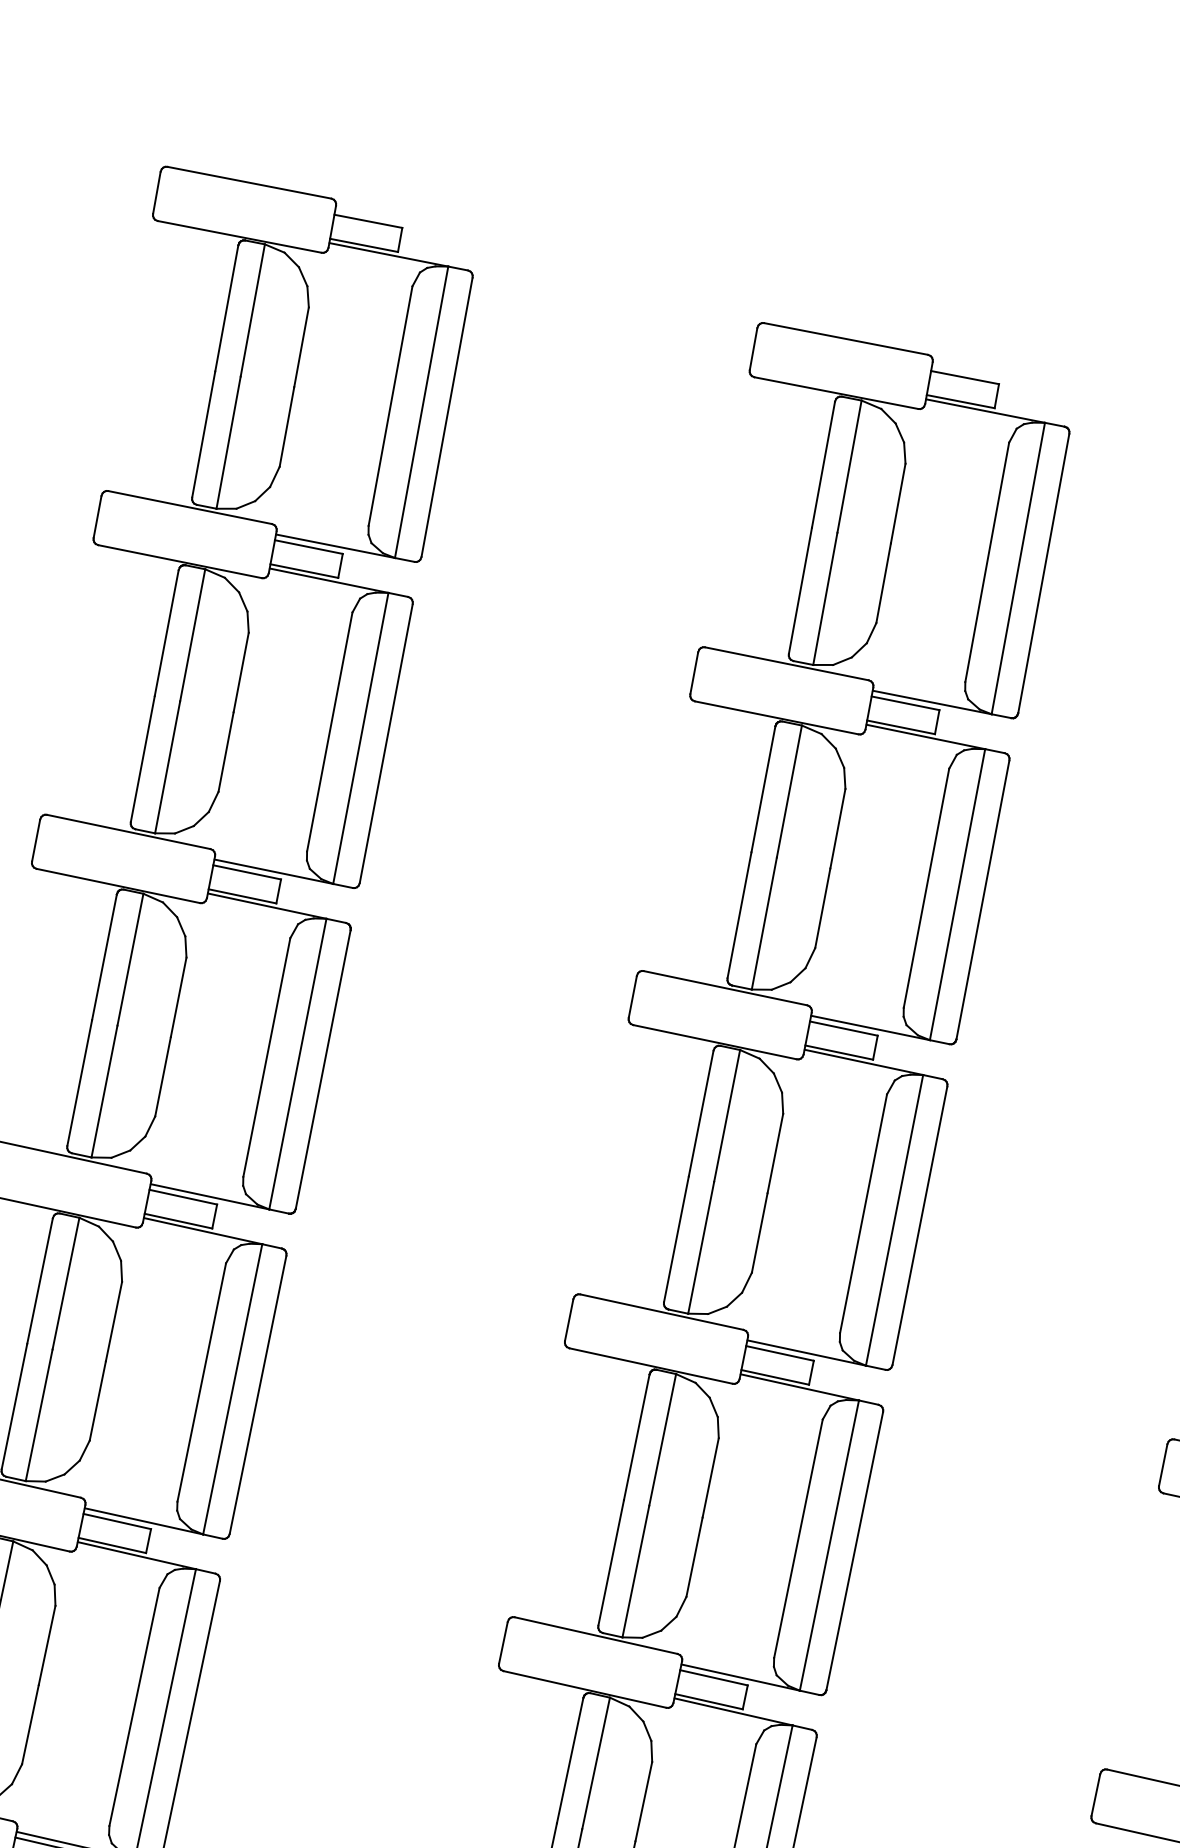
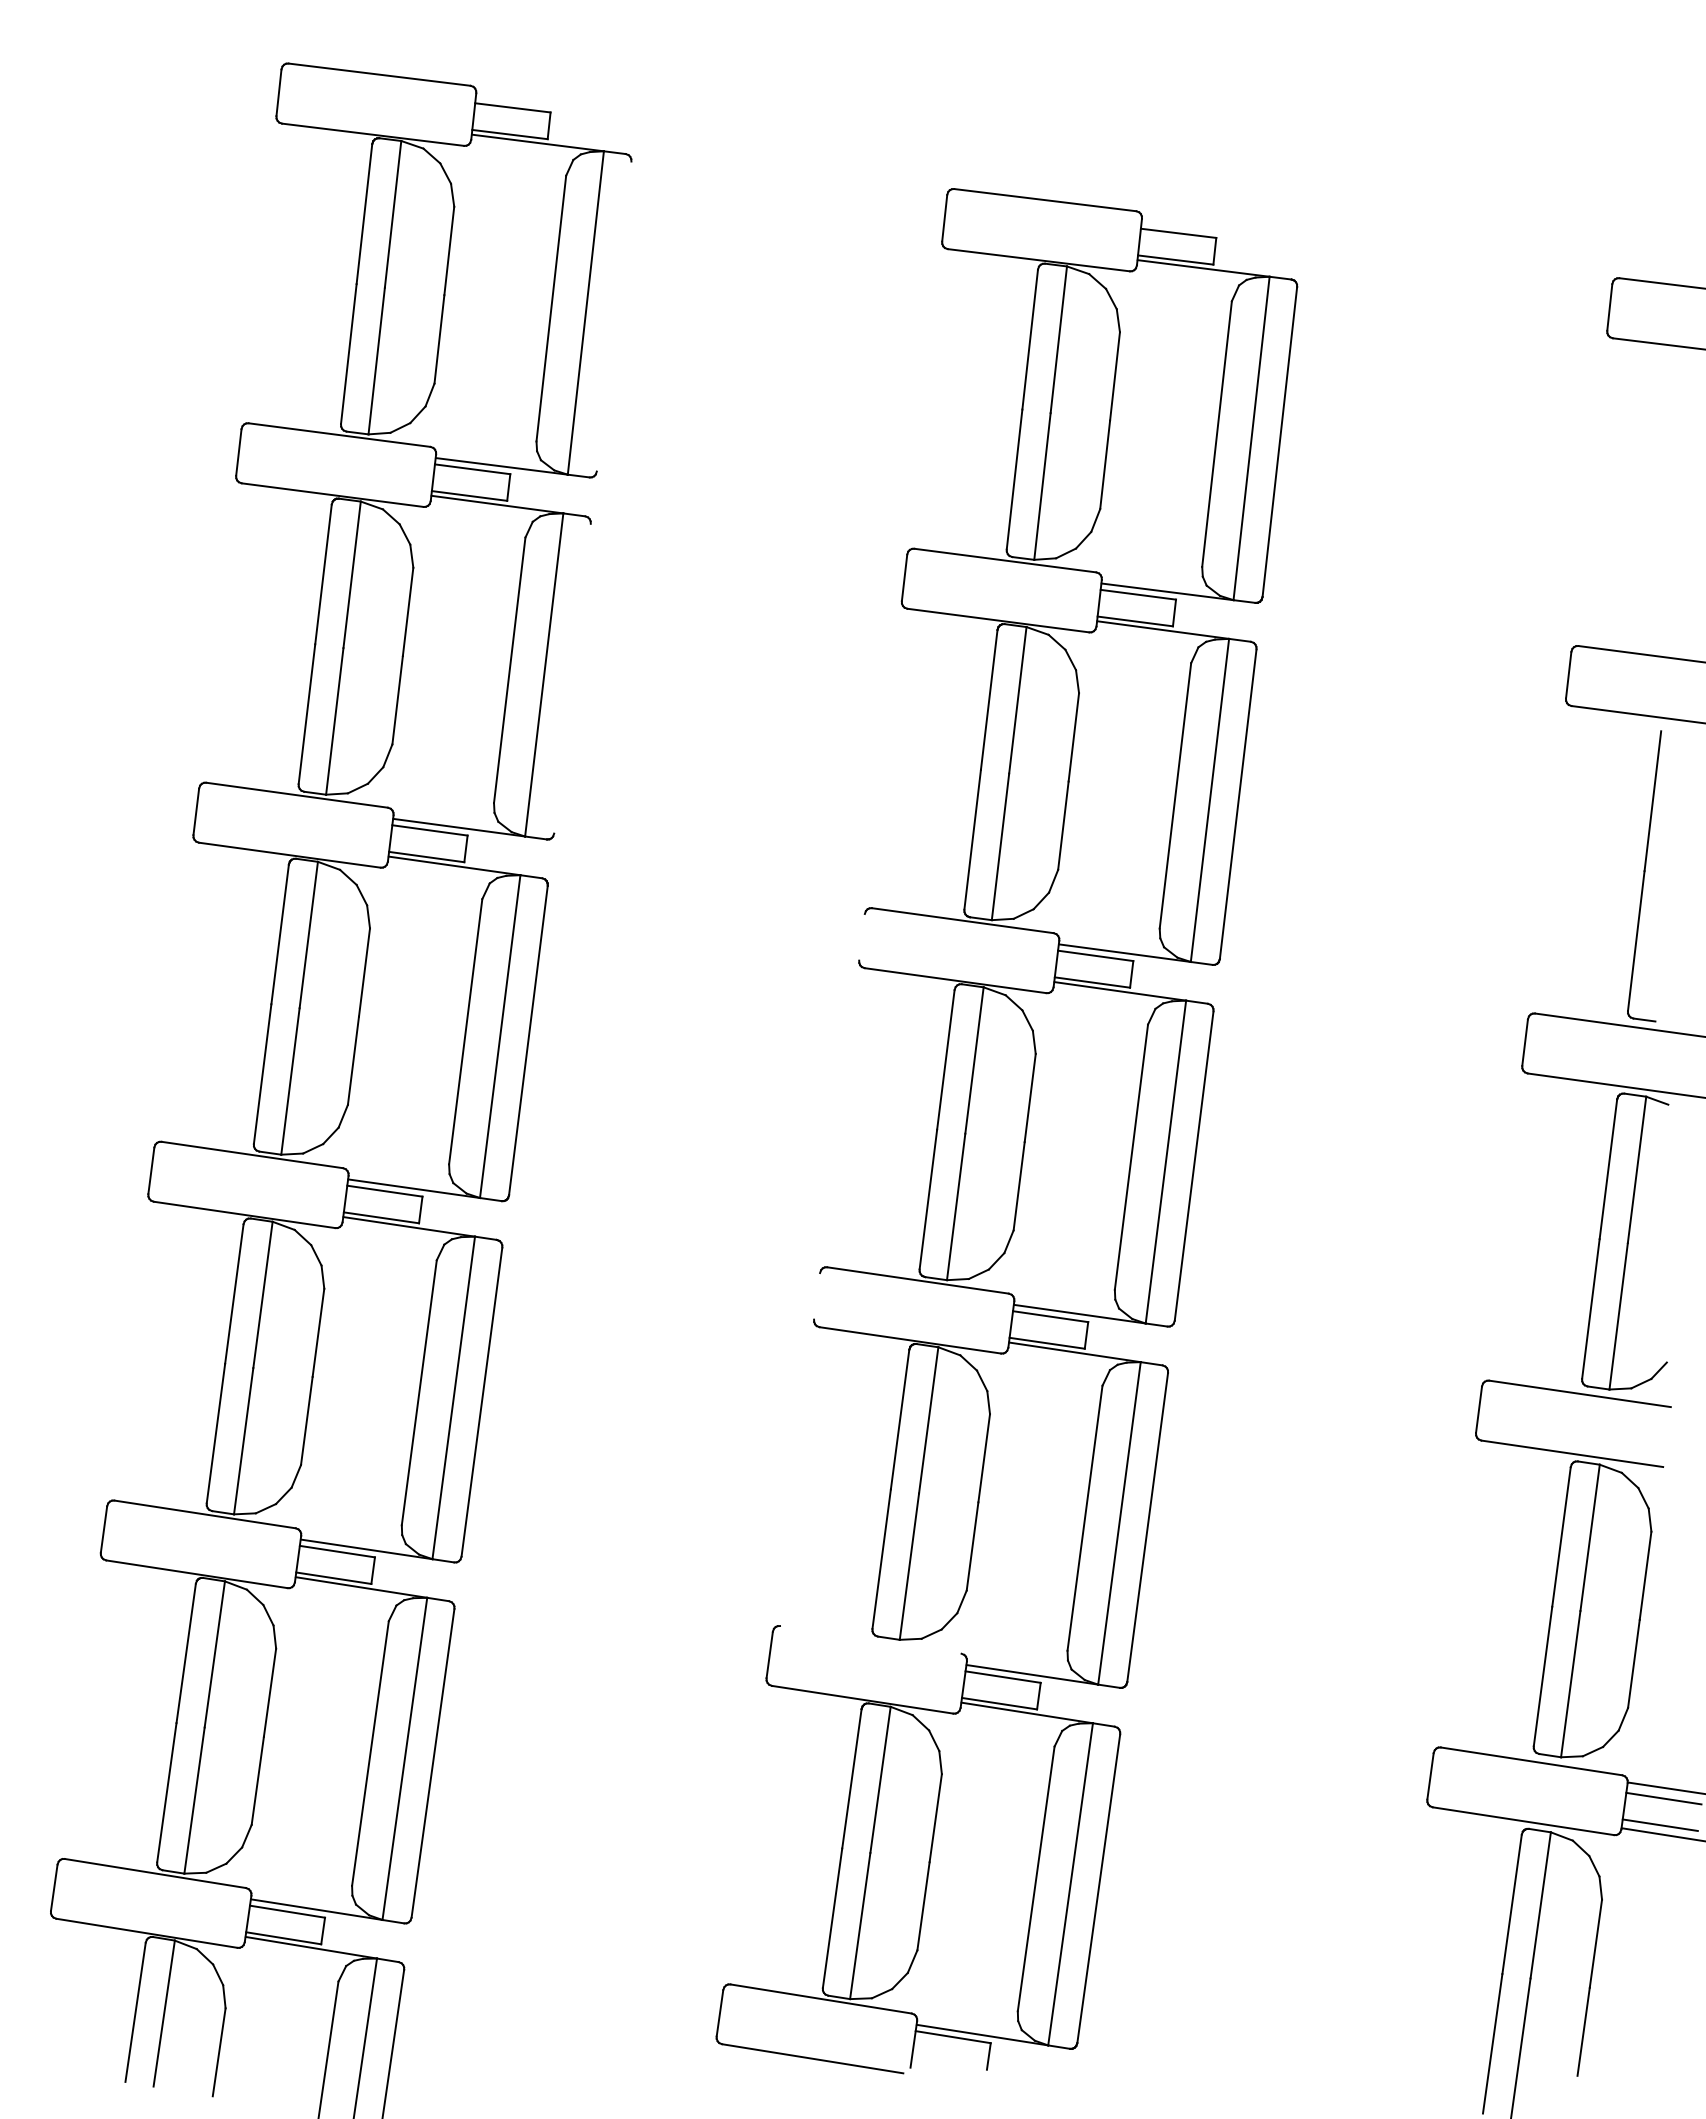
line: (446, 417) -> (613, 316), removed
line: (386, 743) -> (572, 678), removed
line: (632, 996) -> (861, 936), removed
line: (569, 1320) -> (817, 1296), removed
line: (595, 1635) -> (870, 1639), removed

